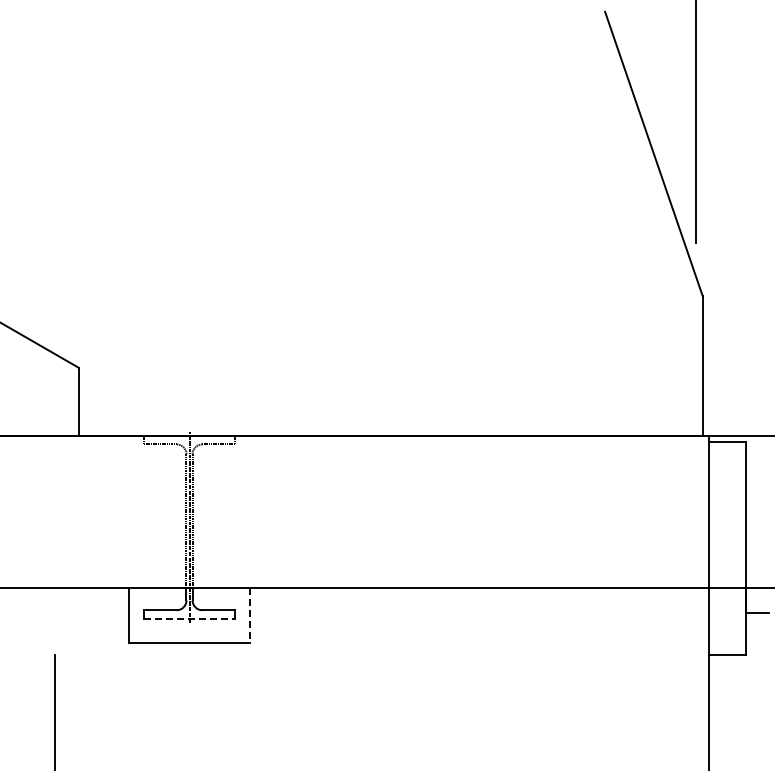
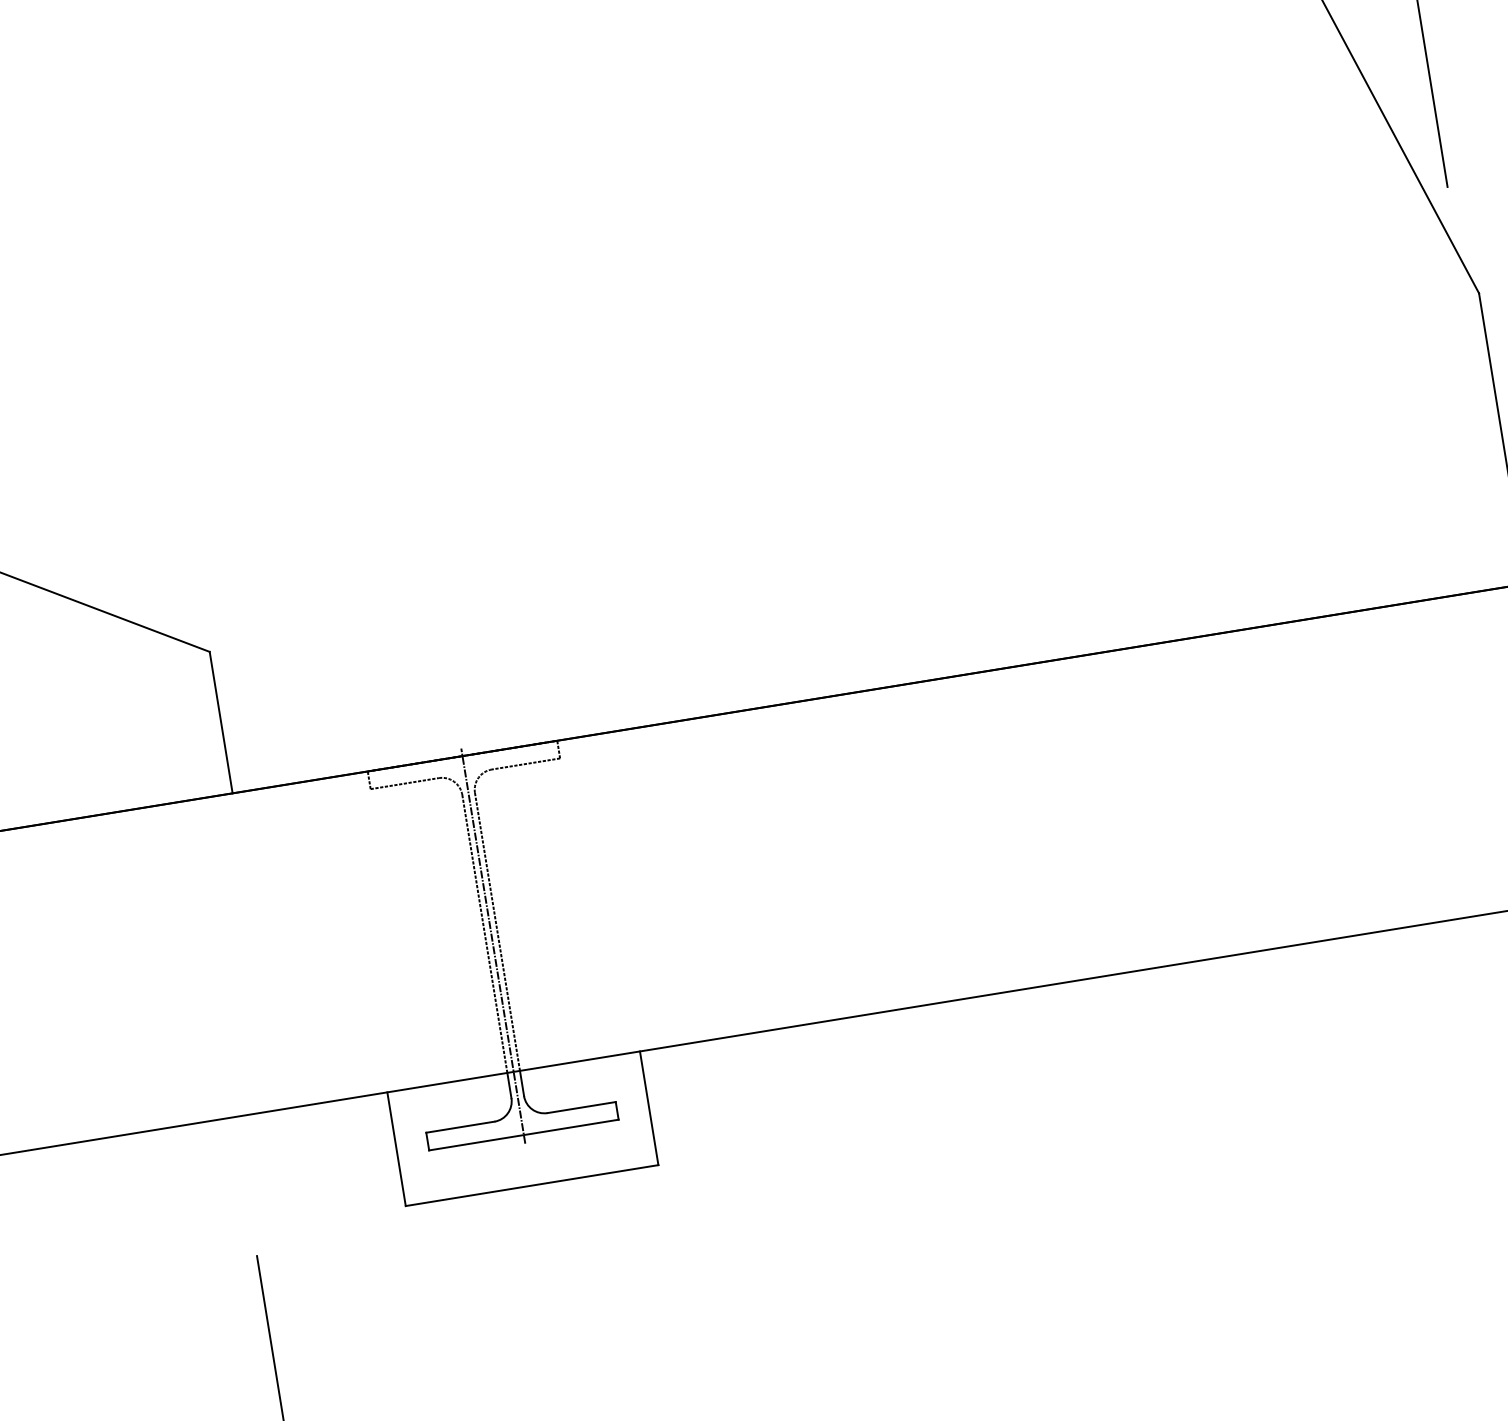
line: (250, 616) -> (649, 1109), dashed -> solid
line: (189, 618) -> (523, 1134), dashed -> solid

